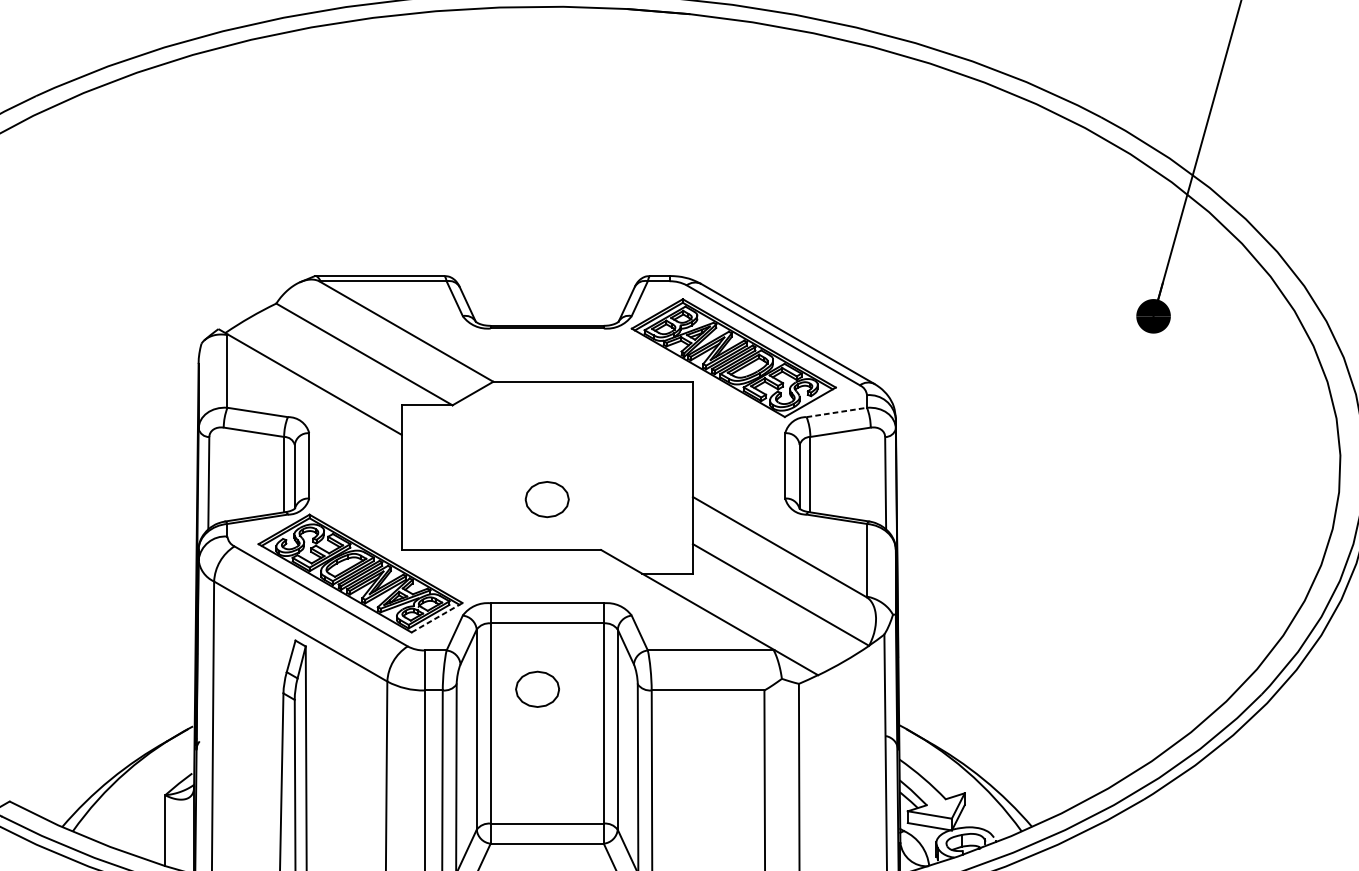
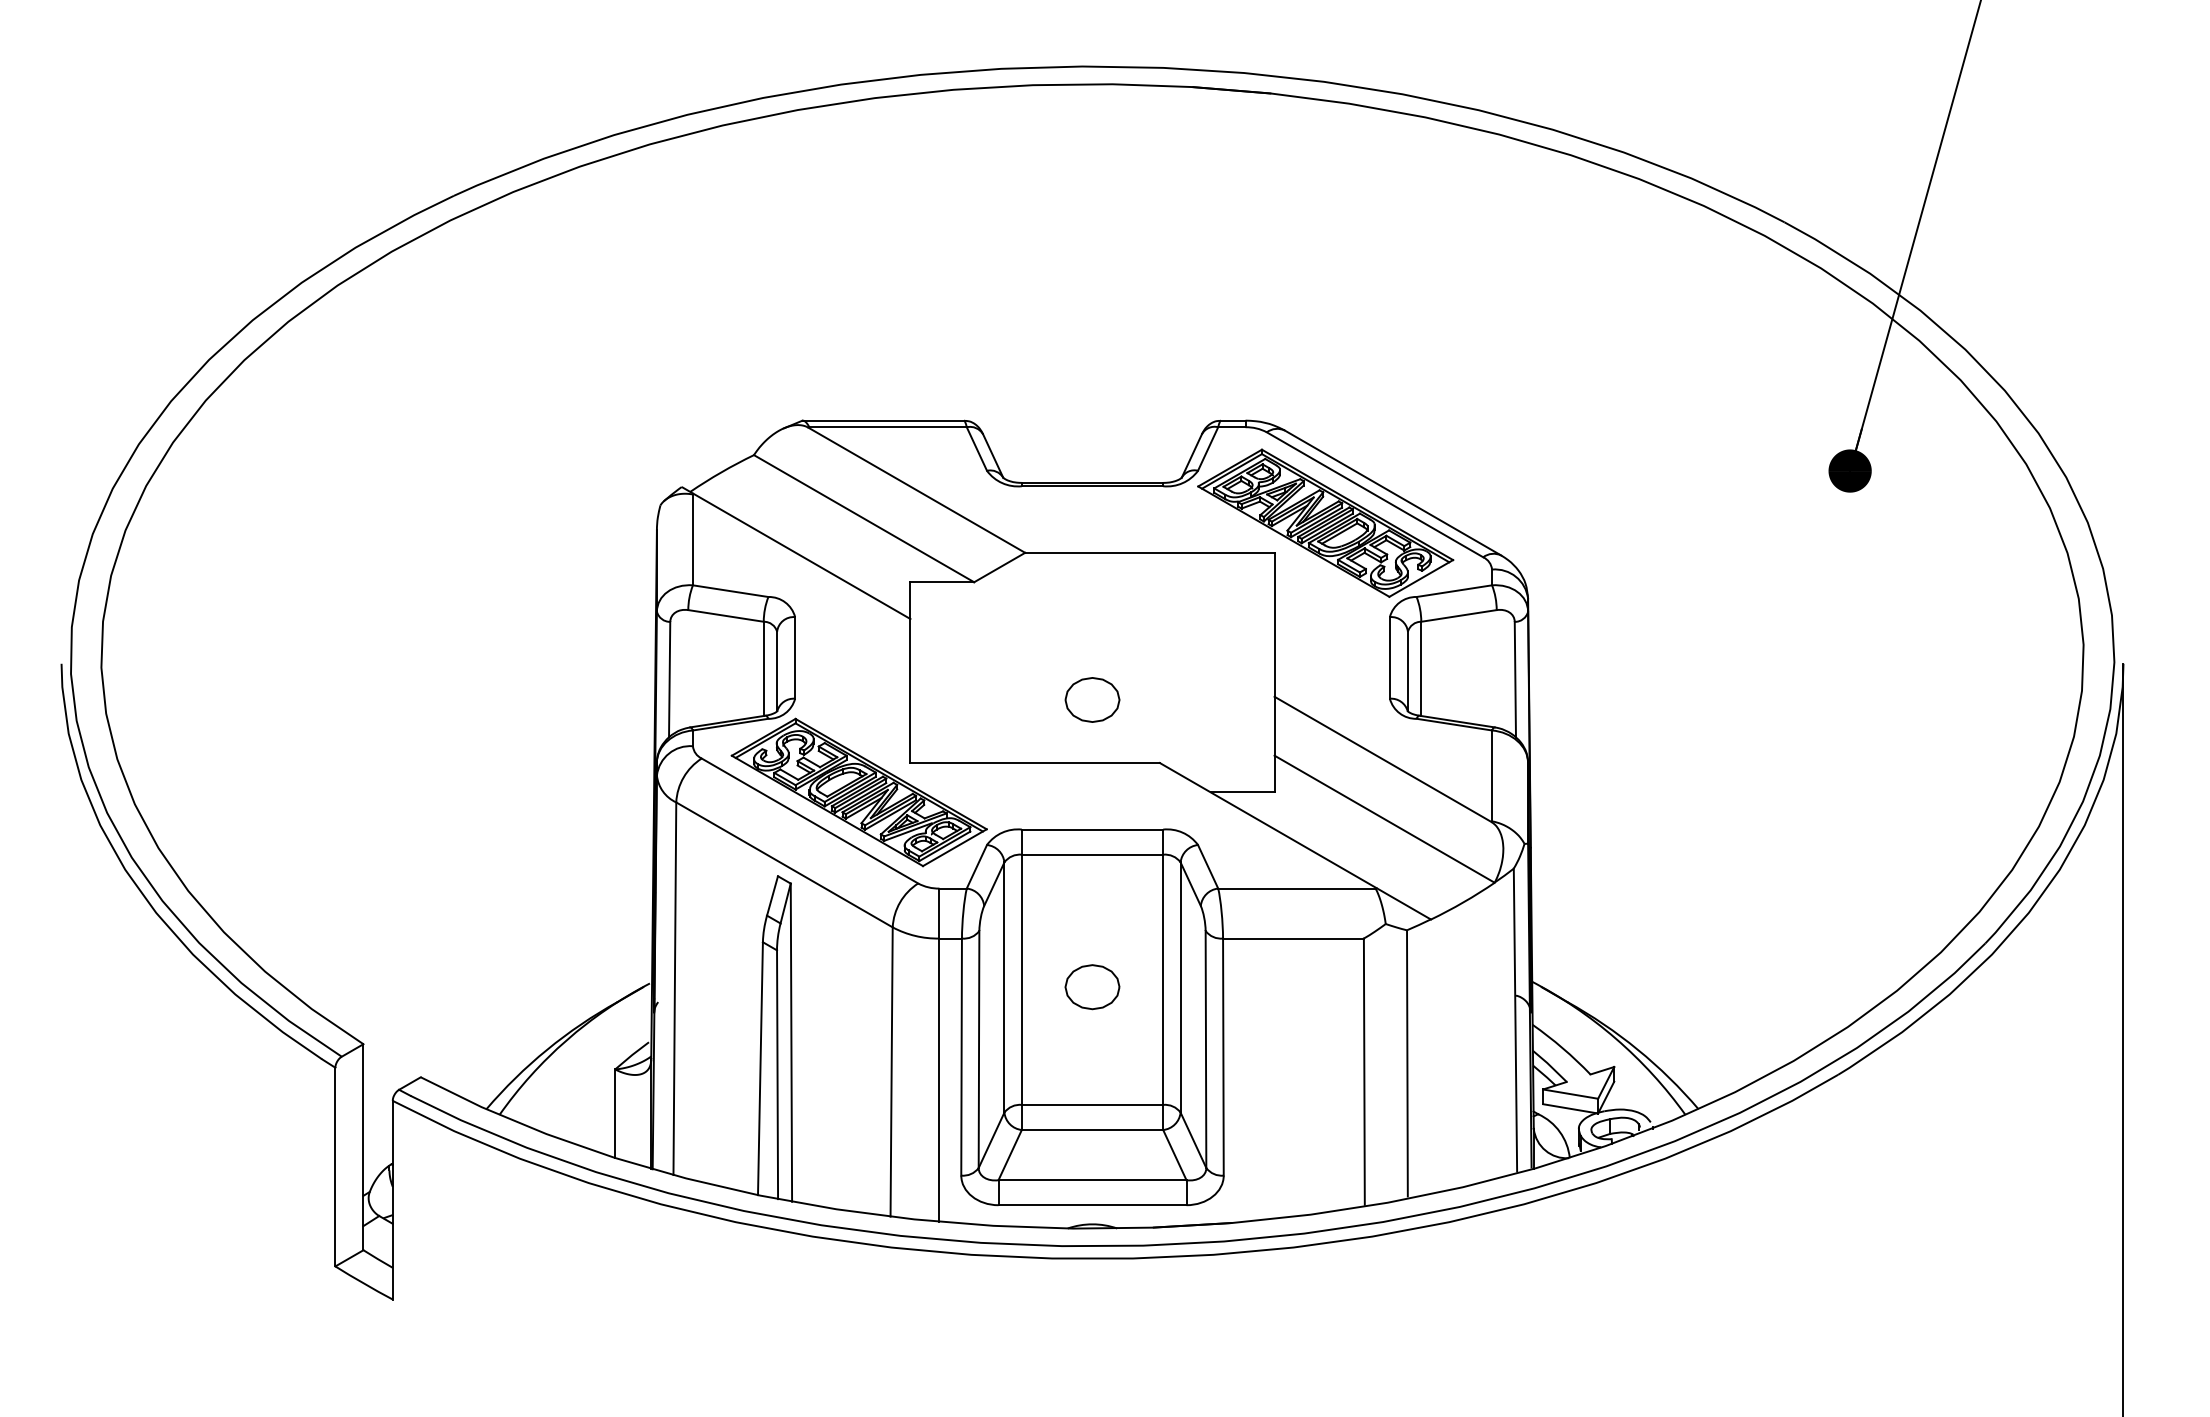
line: (836, 412) -> (1454, 591), dashed -> solid
line: (436, 617) -> (954, 847), dashed -> solid
part: (537, 689) -> (1092, 987), moved

